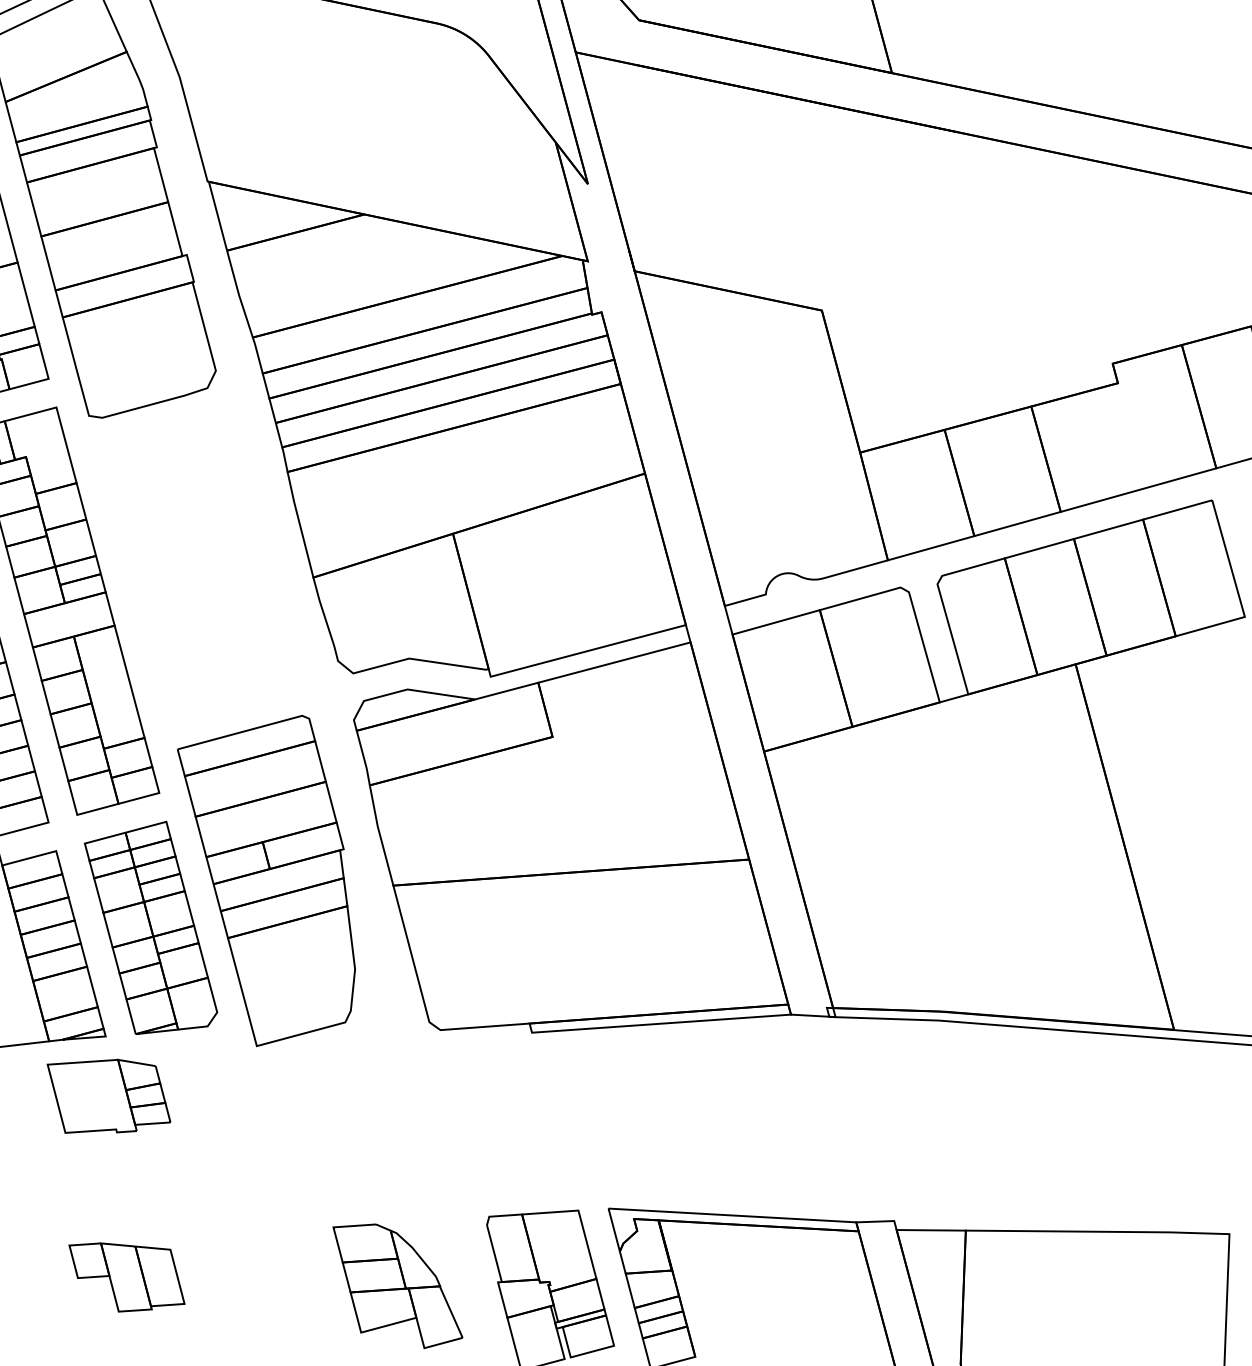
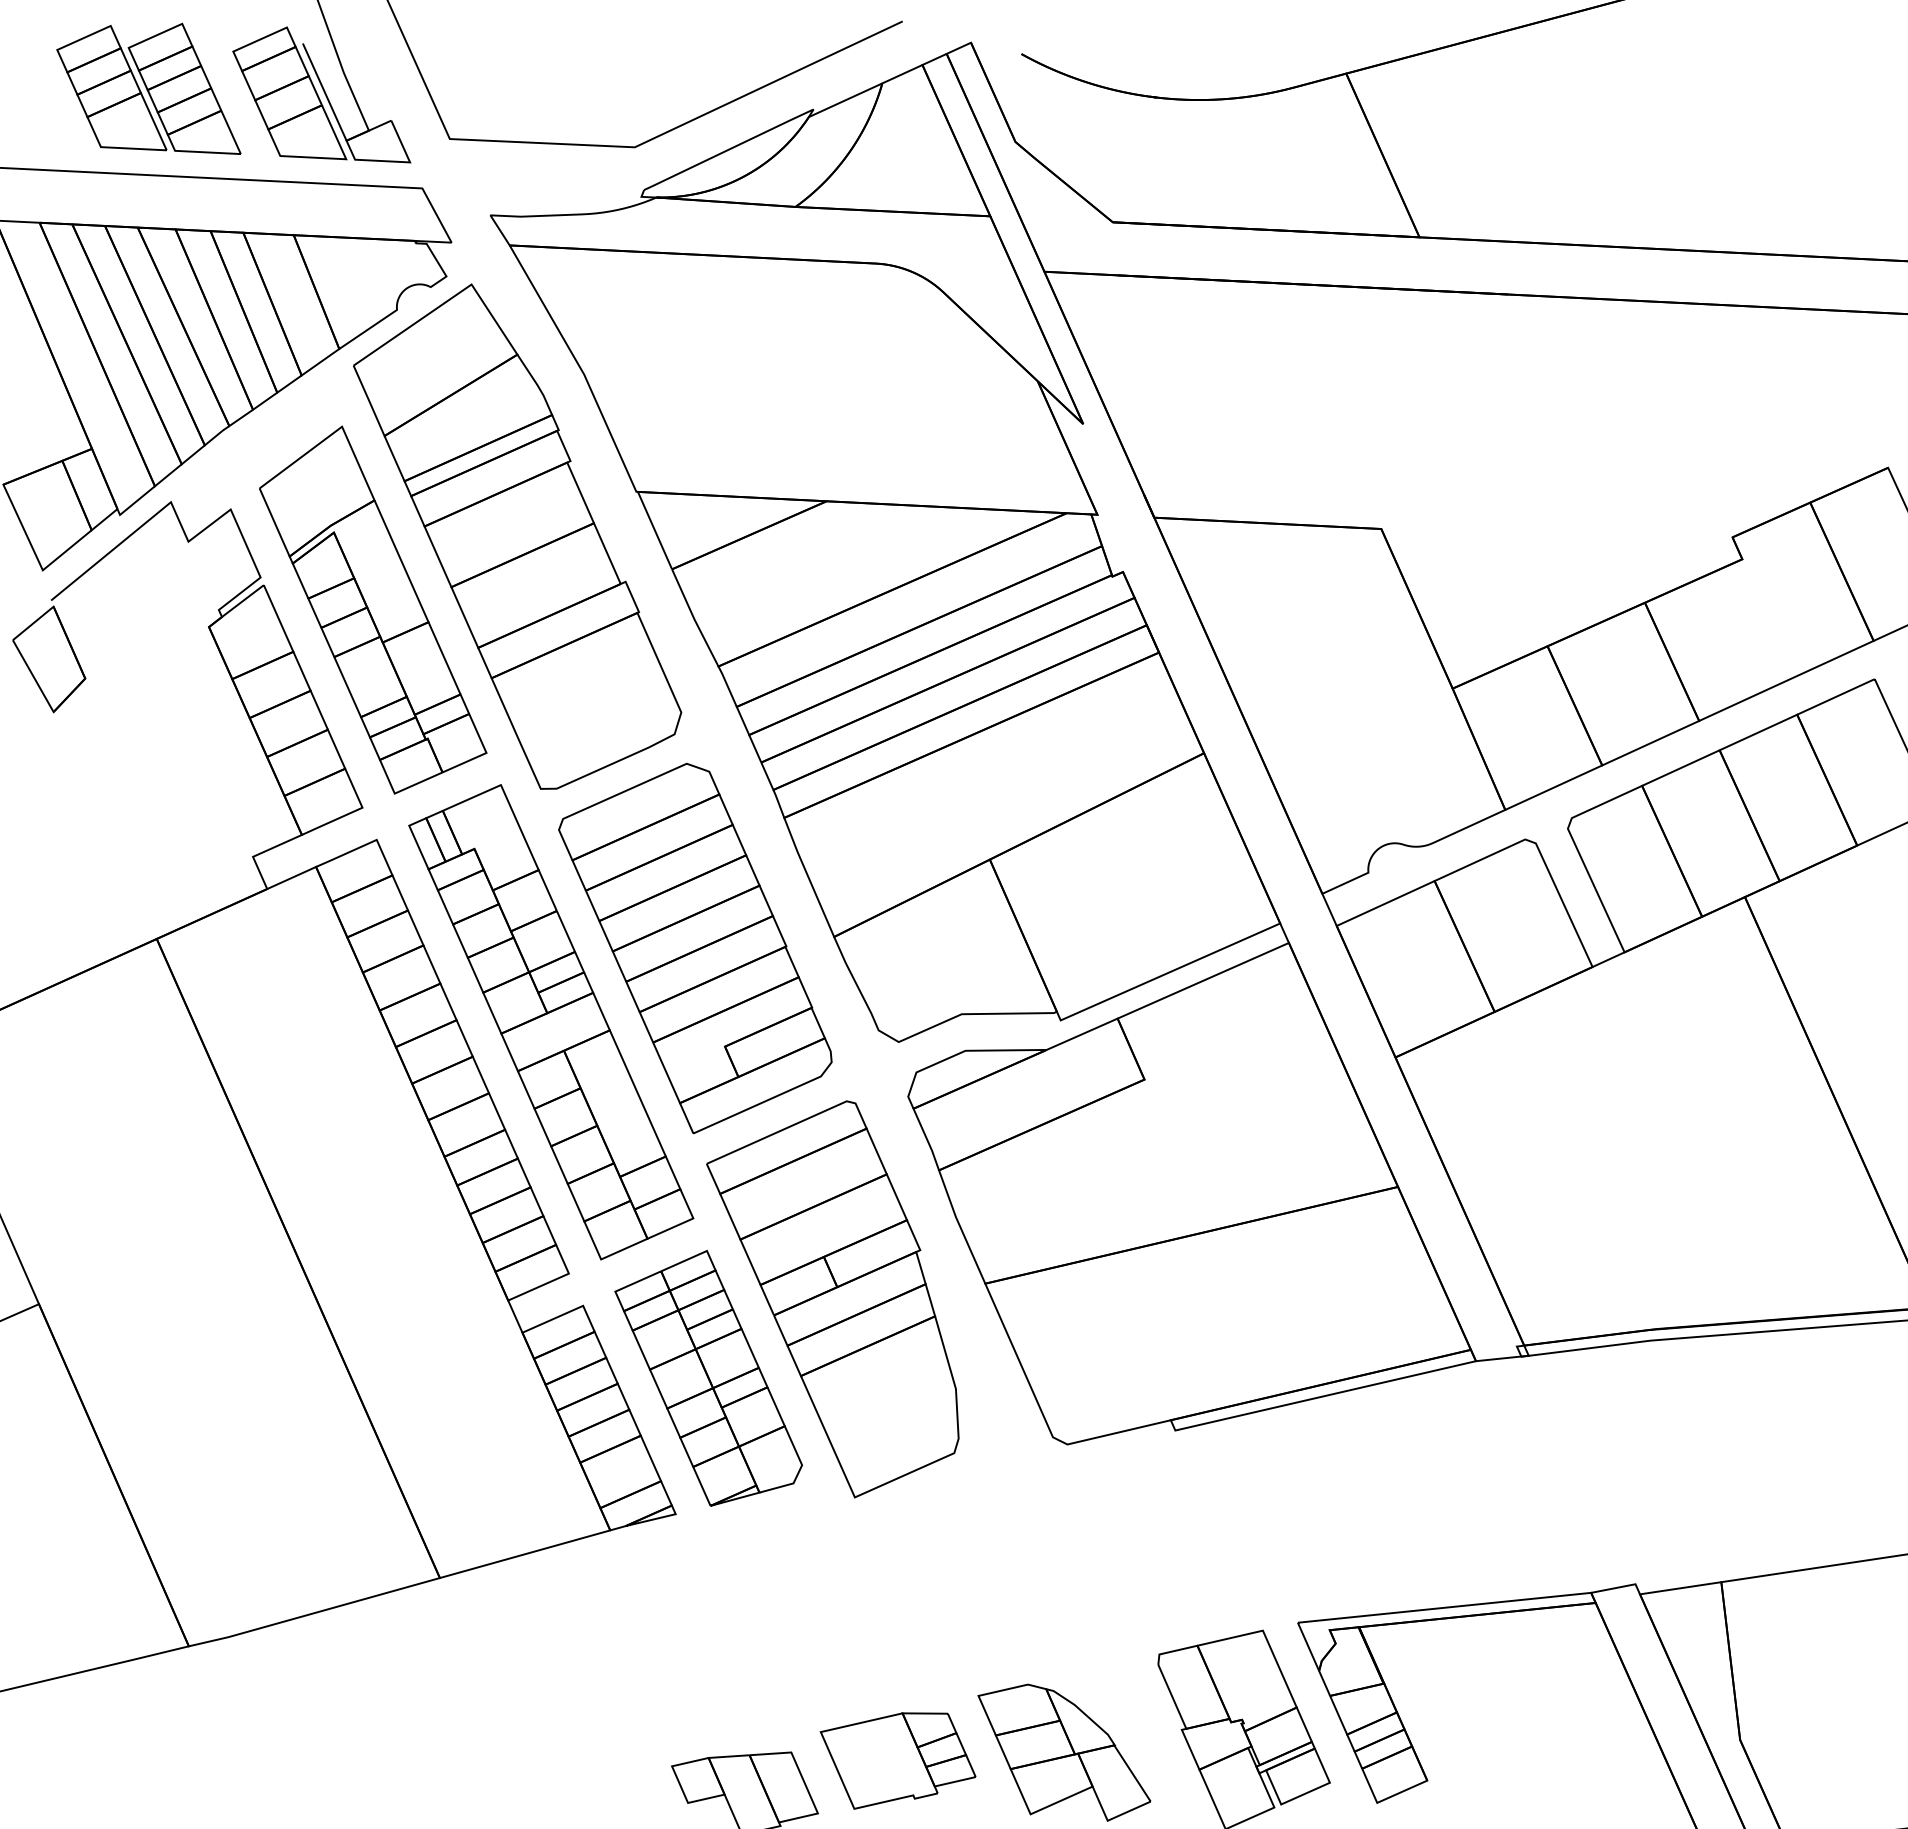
part: (196, 568) -> (695, 947), added
part: (107, 1098) -> (897, 1760), moved

